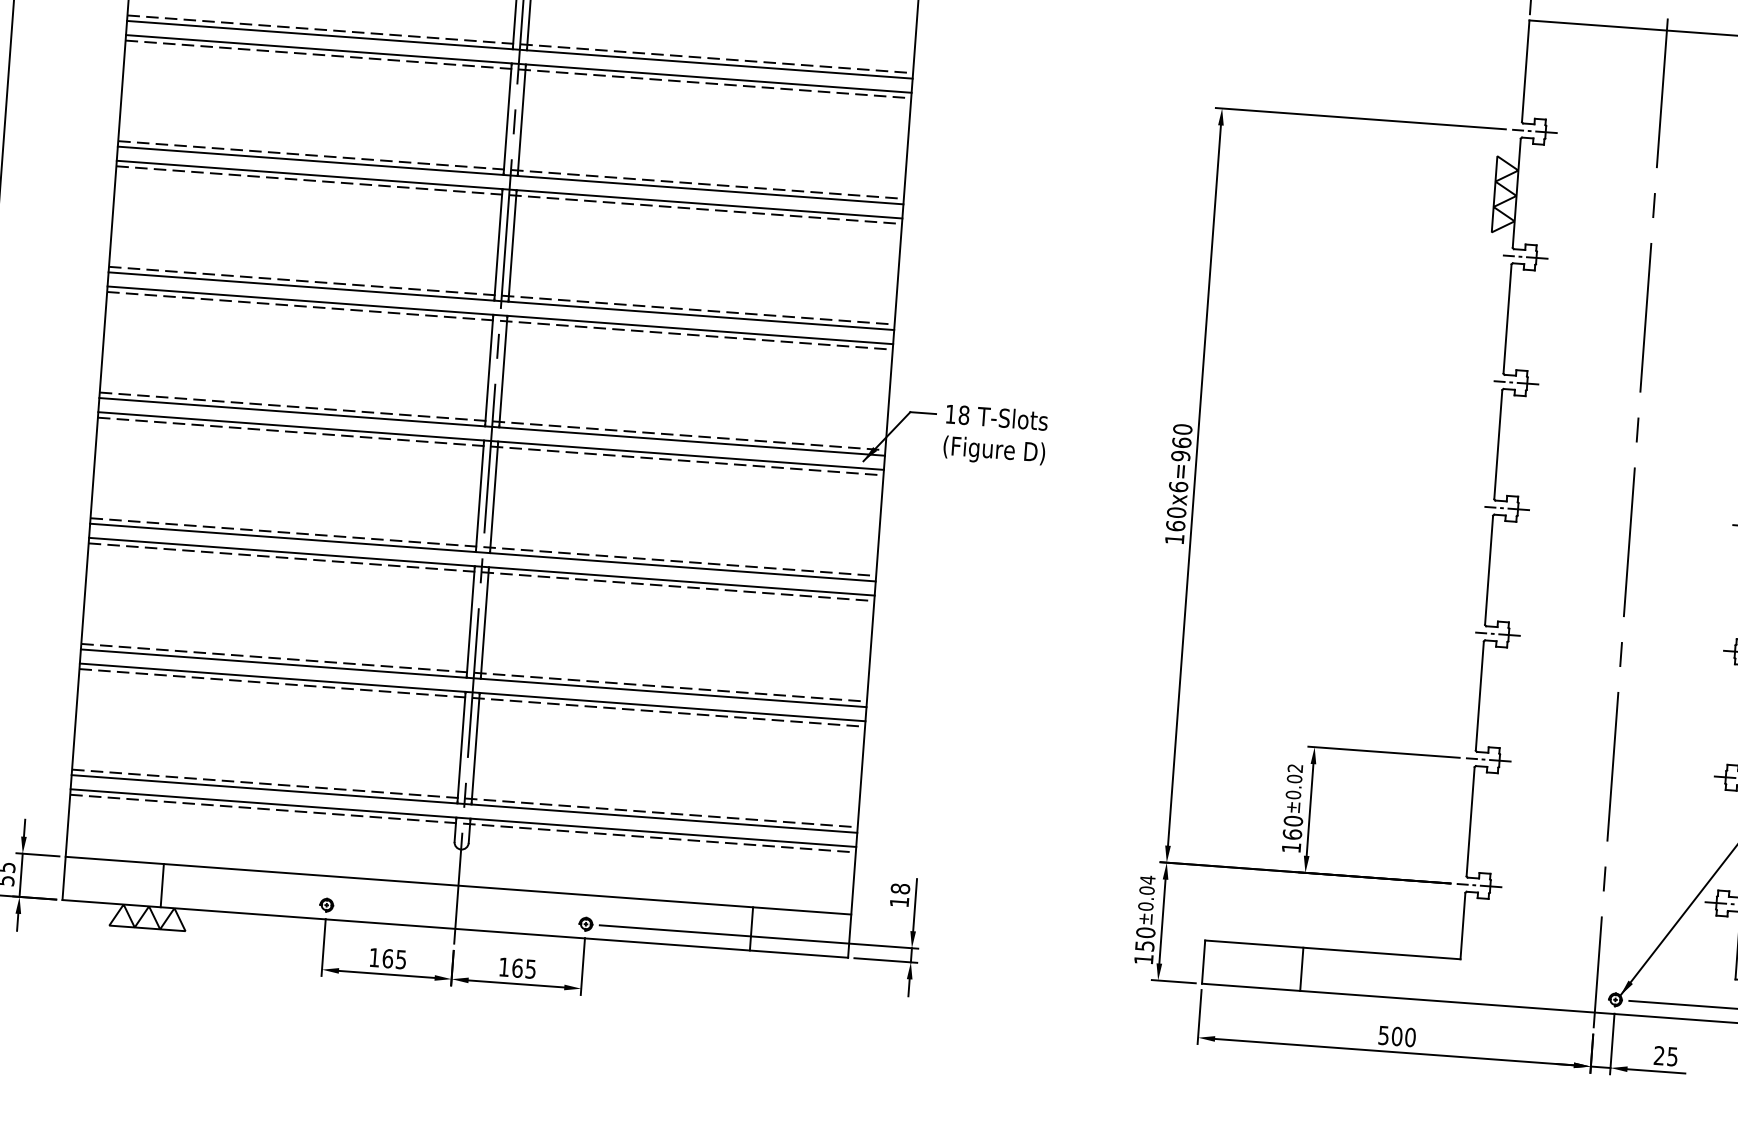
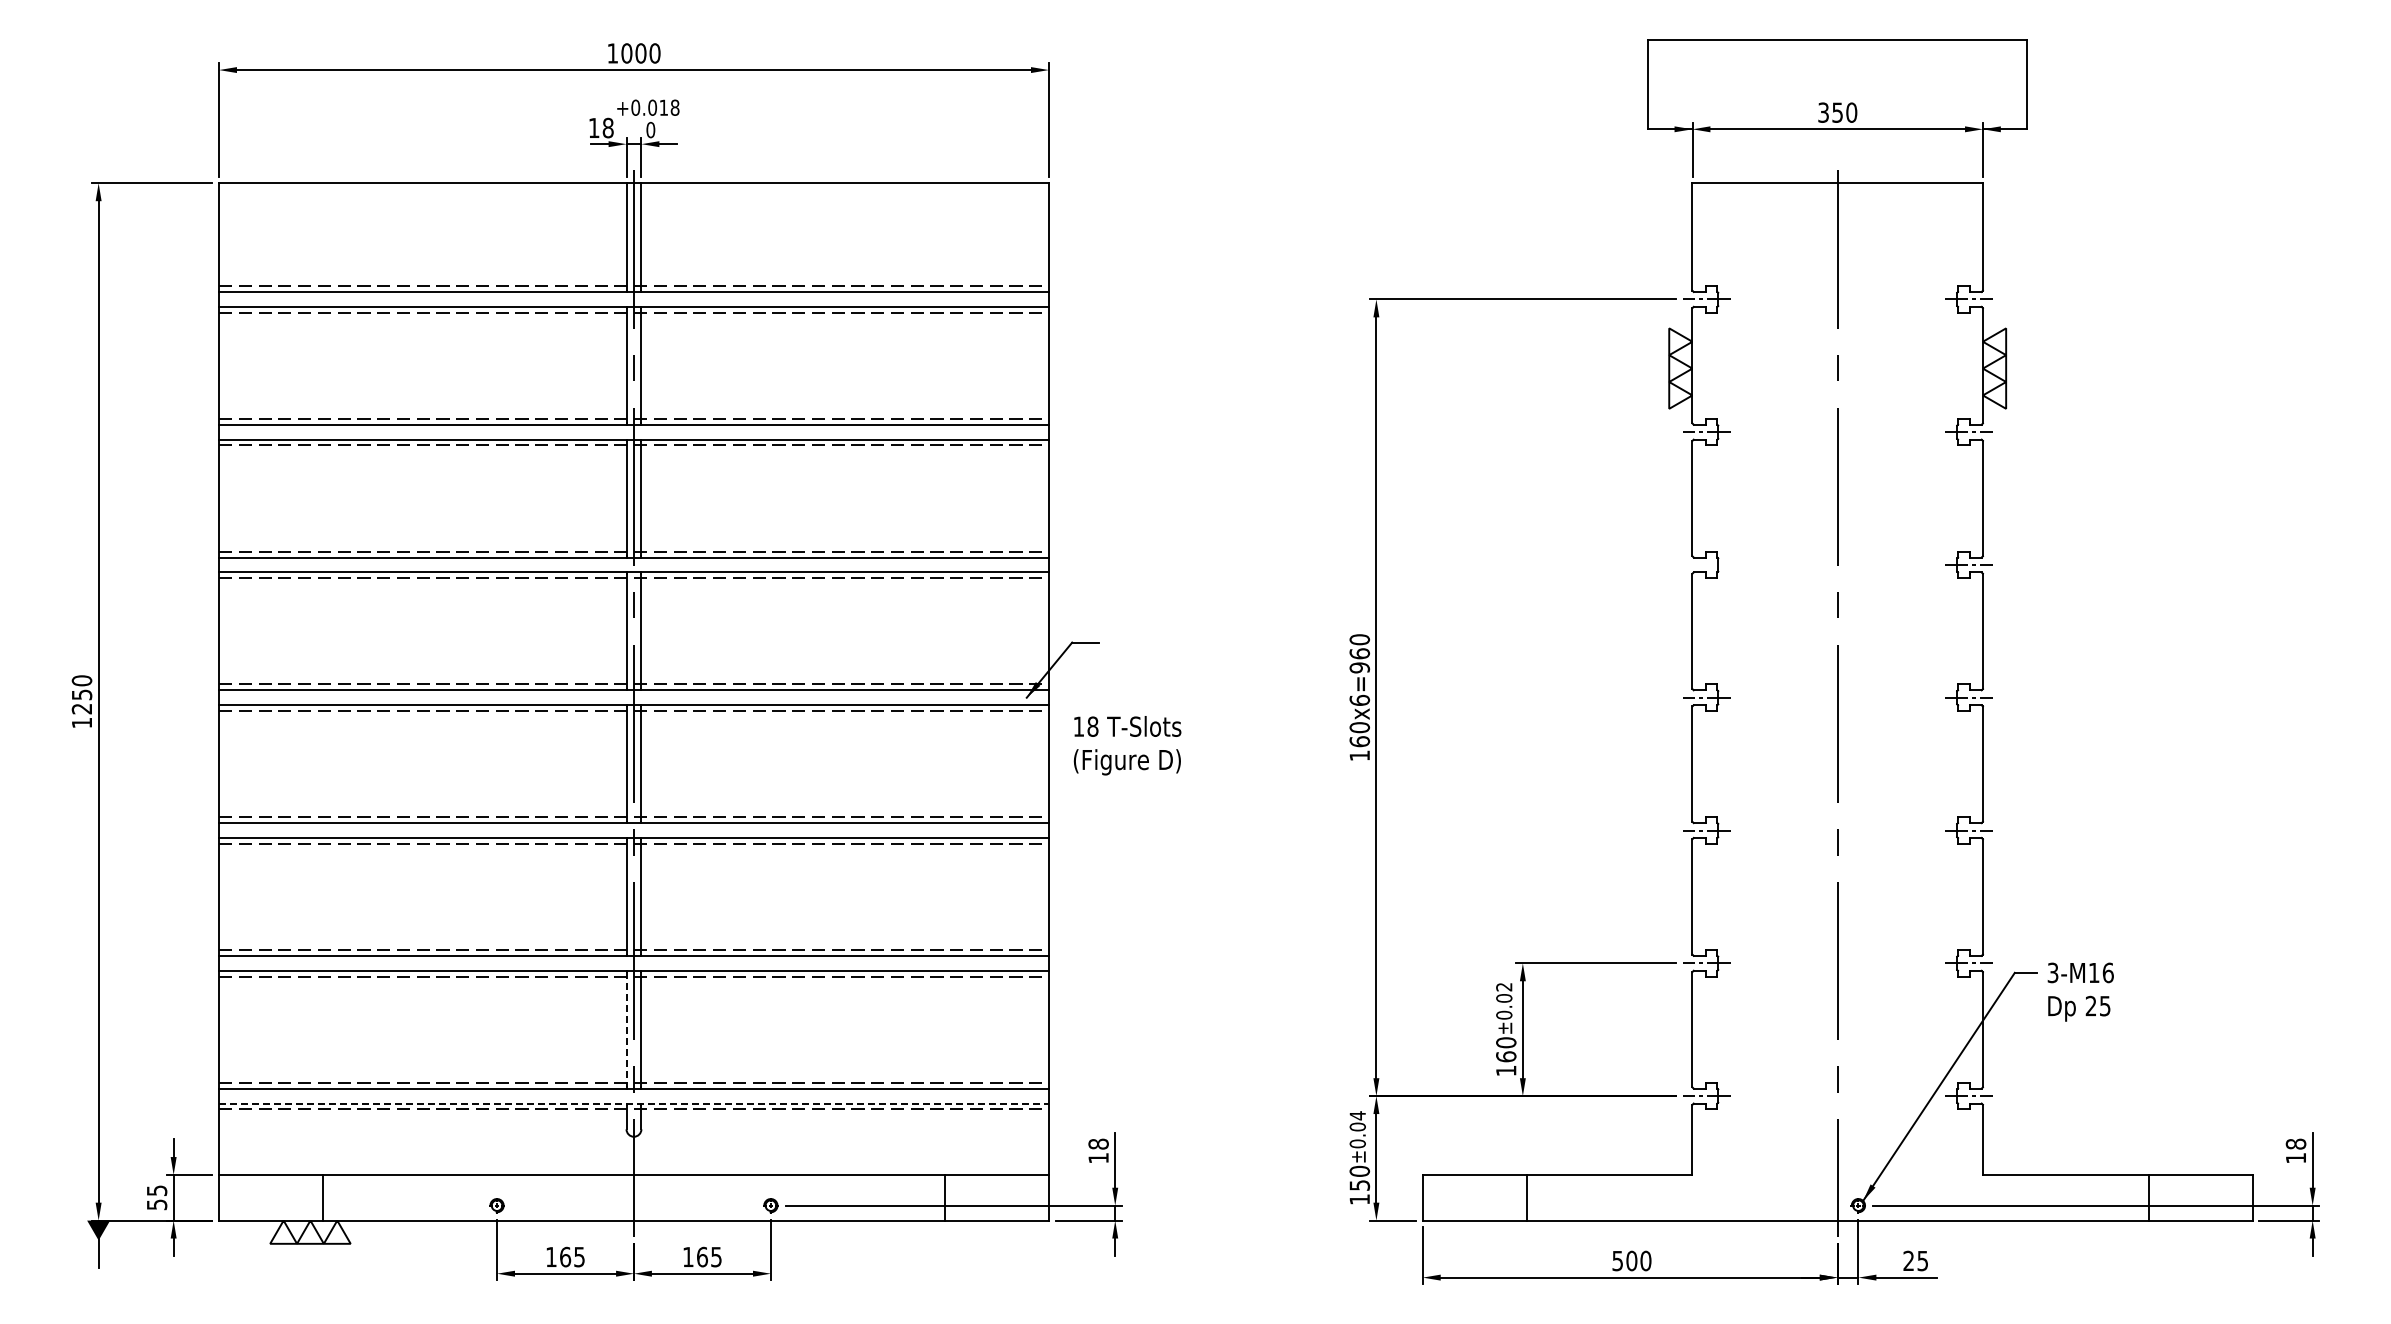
line: (1516, 382) -> (1706, 564), removed
text: (995, 435) -> (1127, 745), moved
line: (461, 747) -> (626, 1029), solid -> dashed
line: (463, 818) -> (633, 1103), solid -> dashed

